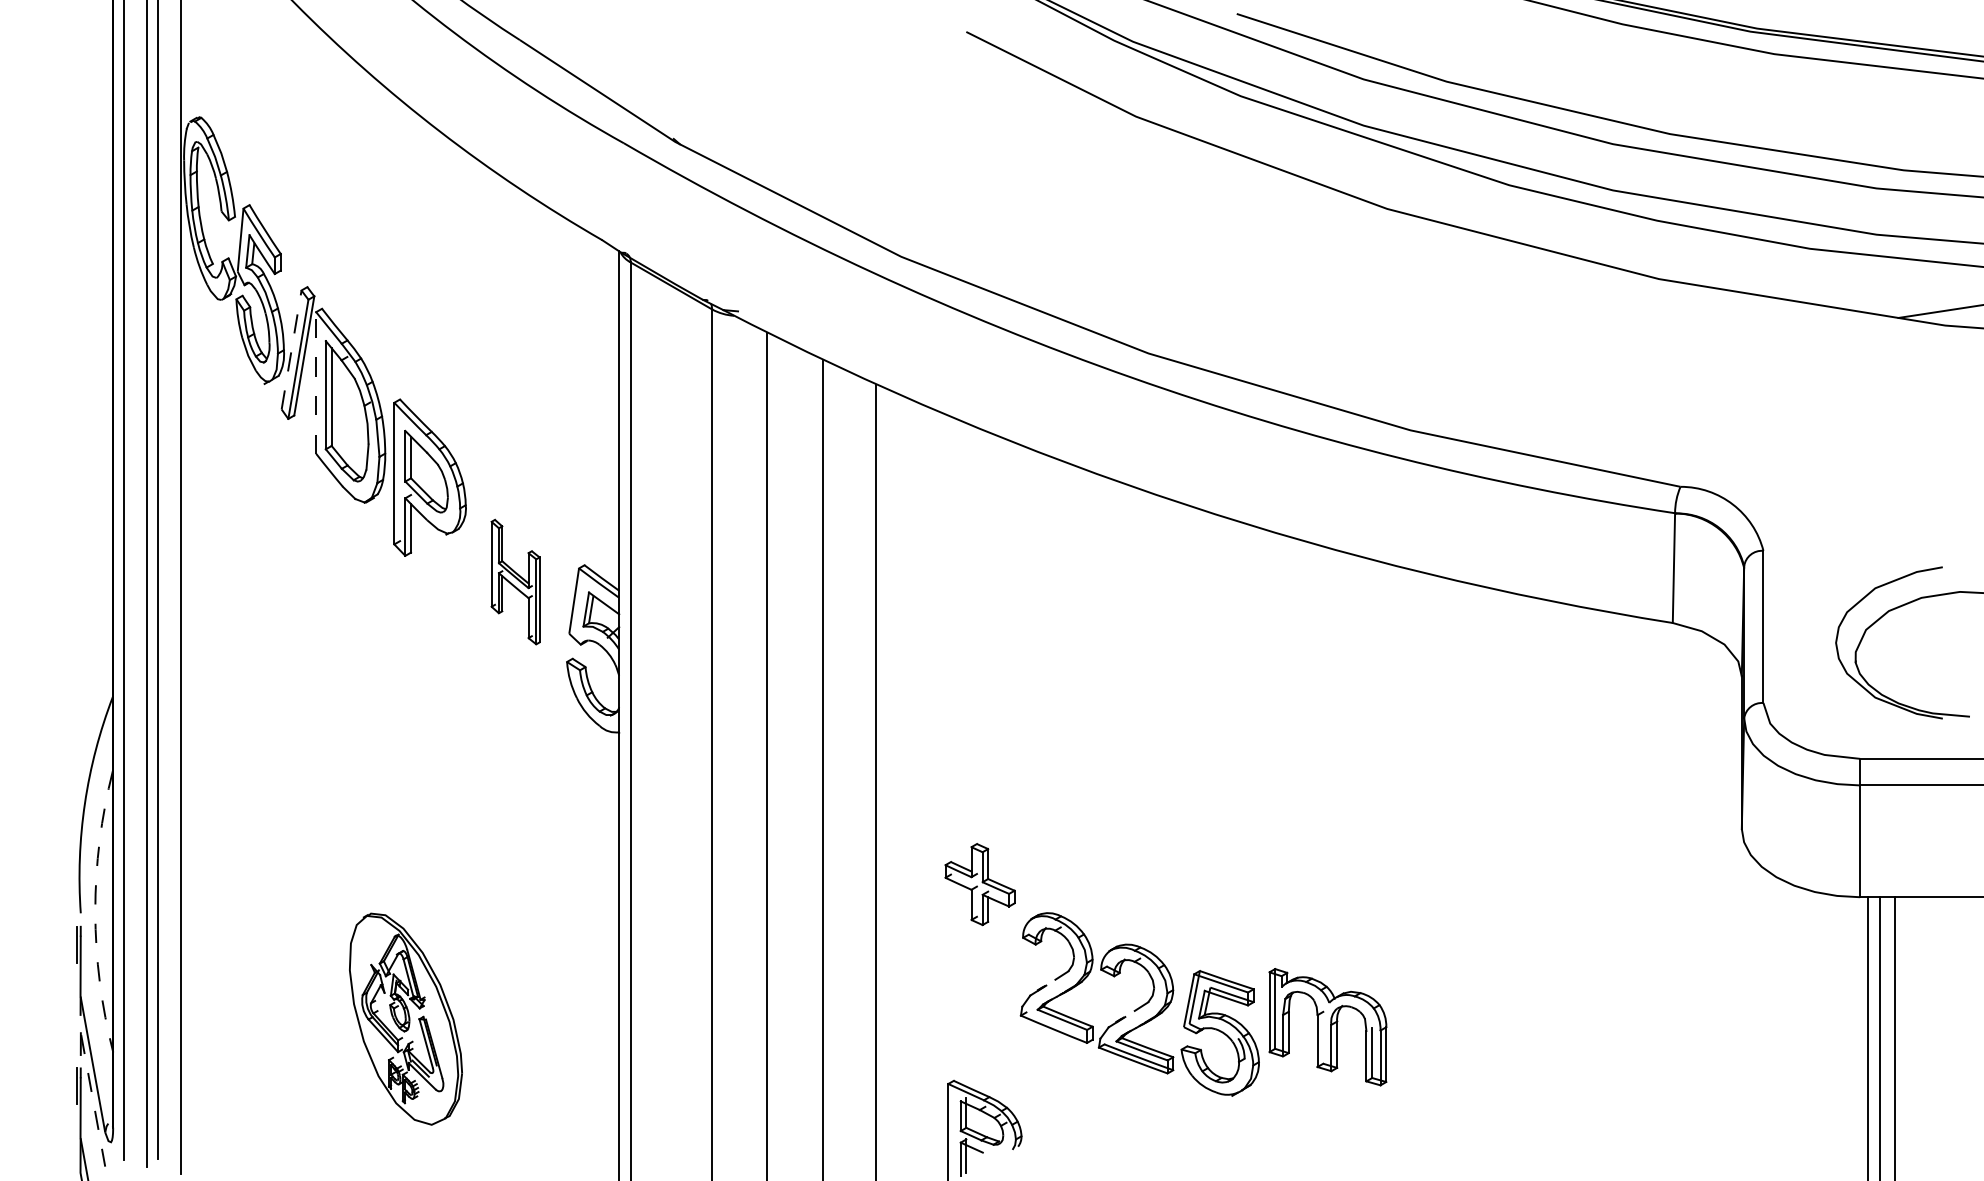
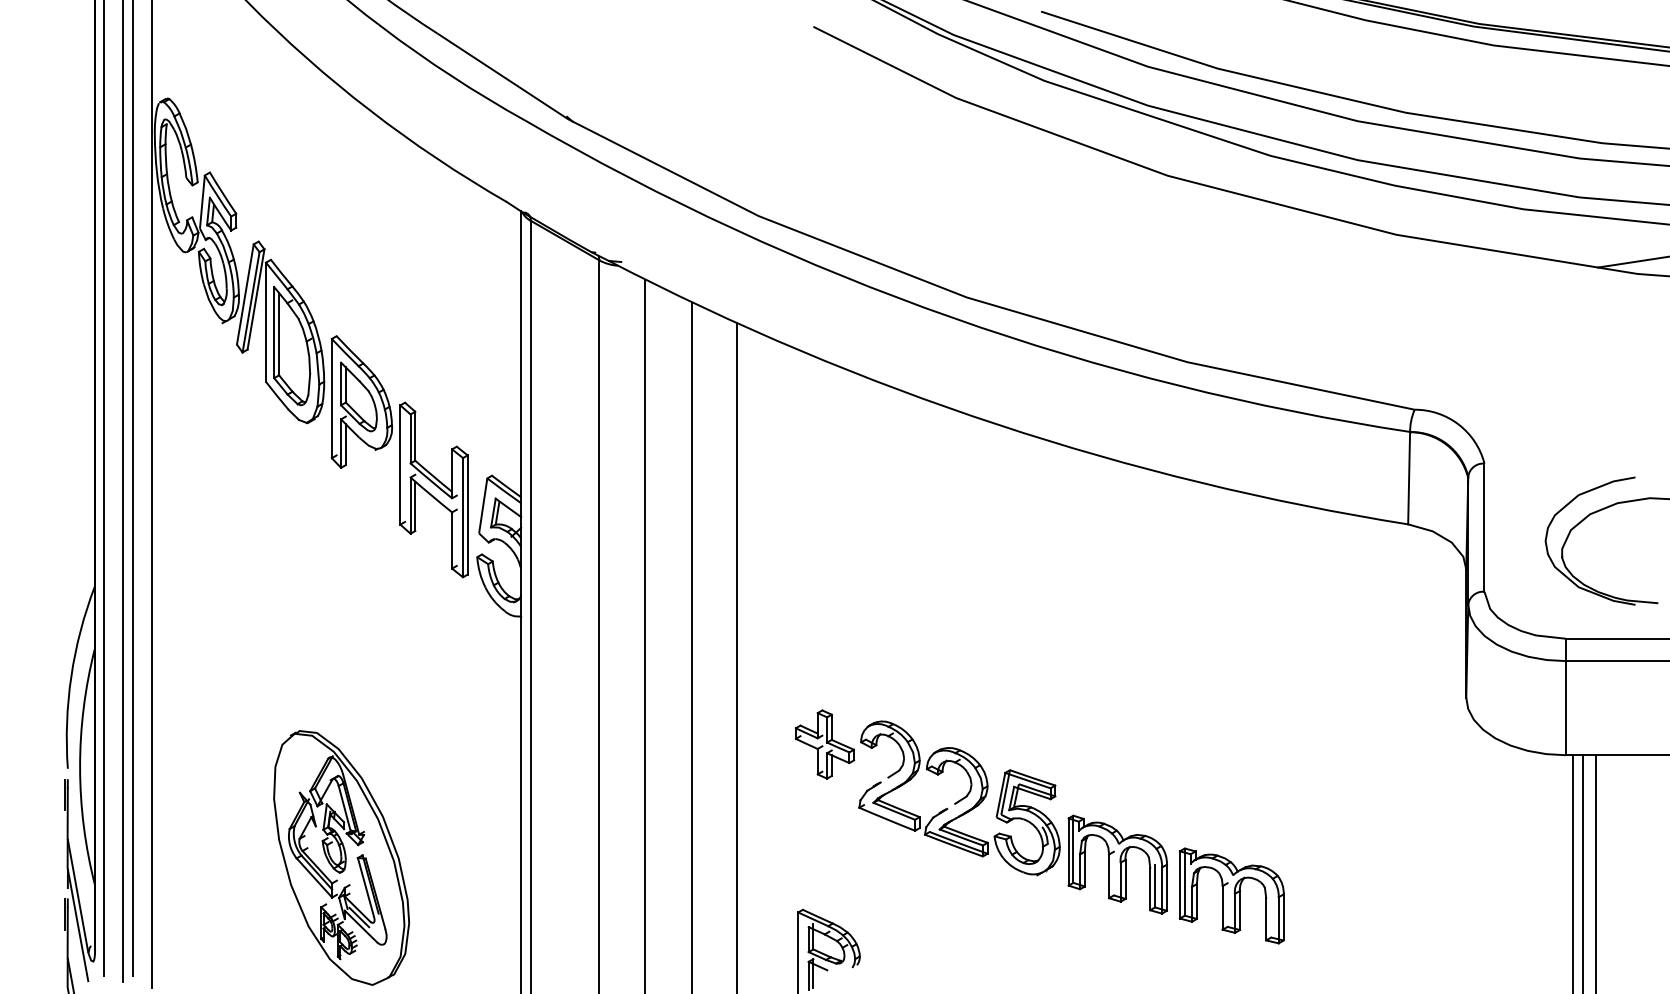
line: (291, 349) -> (245, 294), dashed -> solid
line: (316, 383) -> (266, 322), dashed -> solid
part: (515, 581) -> (433, 489), size x1.67
arc: (95, 911) -> (80, 767), dashed -> solid
part: (1139, 1004) -> (959, 798), moved
part: (405, 1018) -> (341, 857), size x1.43
part: (1463, 1064) -> (1231, 896), added
line: (89, 1081) -> (75, 910), dashed -> solid

